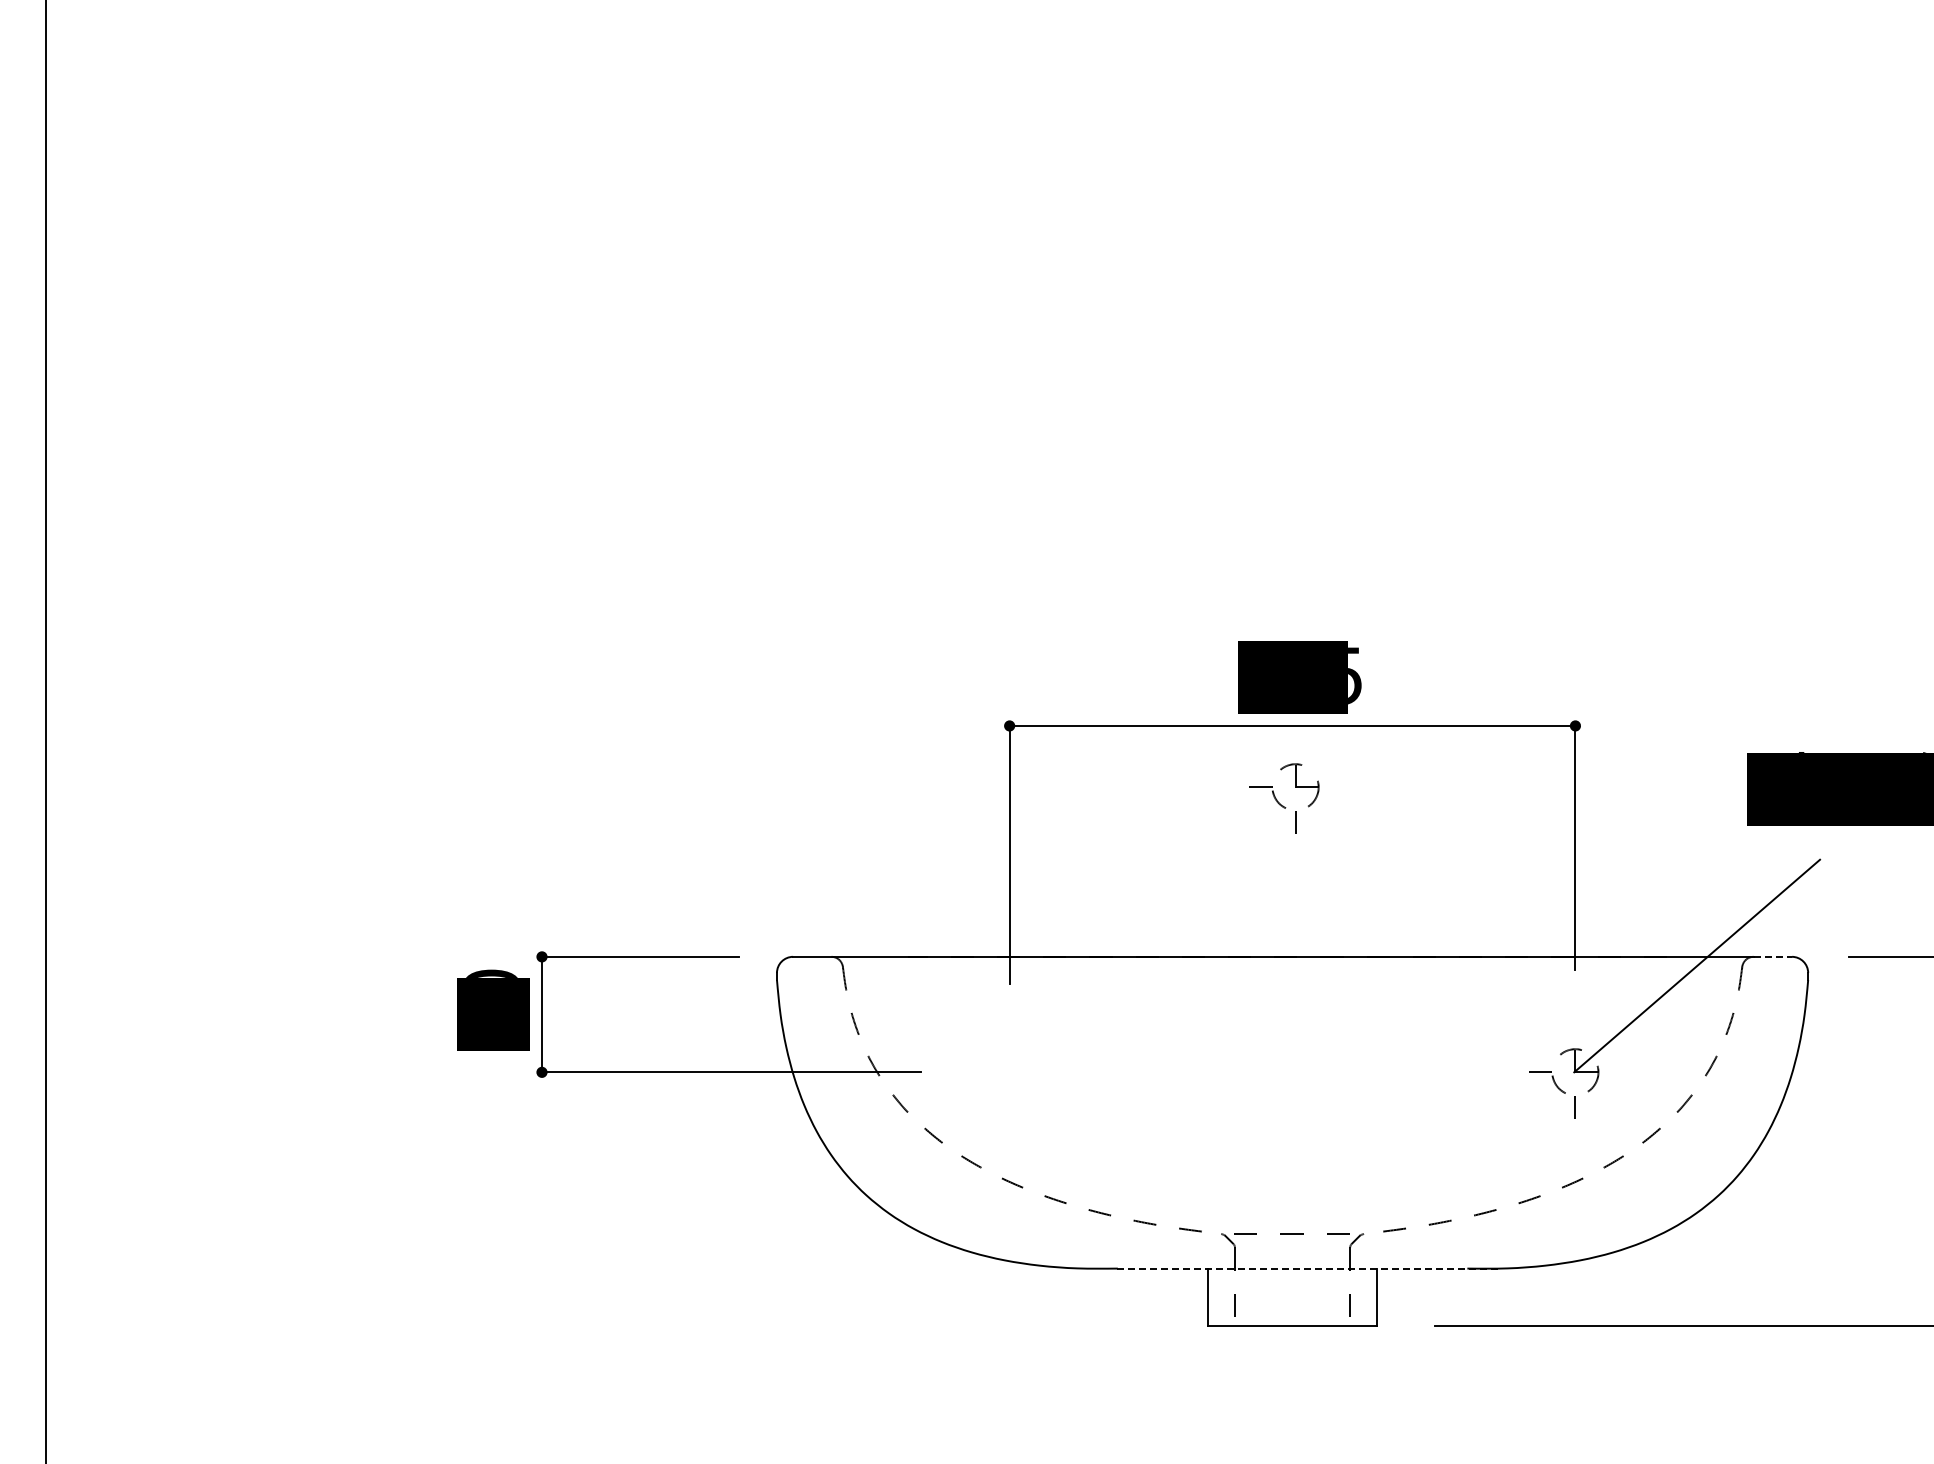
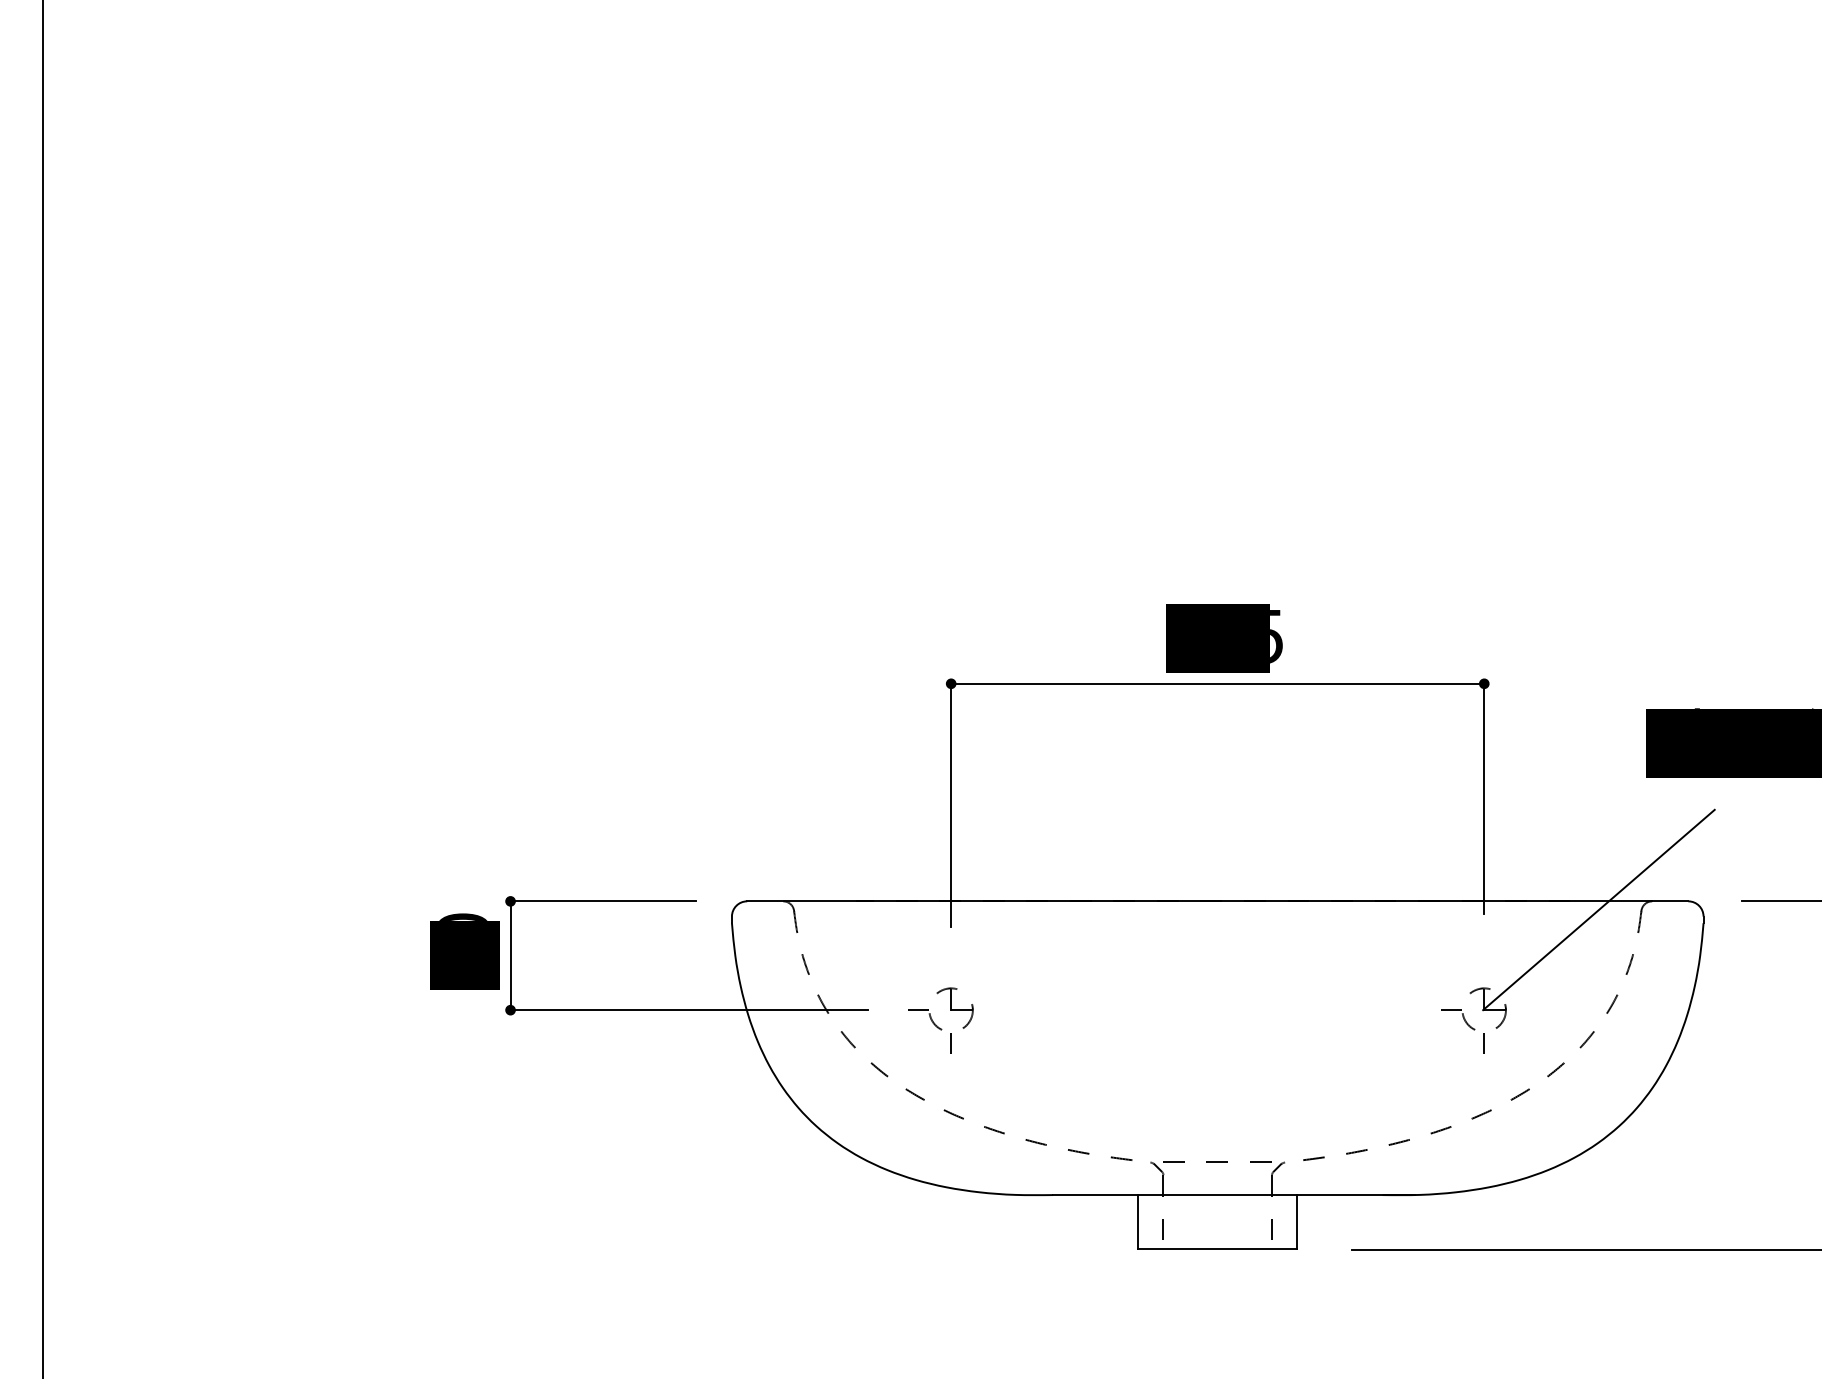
part: (1279, 802) -> (935, 1024), moved
line: (1773, 956) -> (1670, 901), dashed -> solid
line: (1309, 1268) -> (1233, 1194), dashed -> solid

